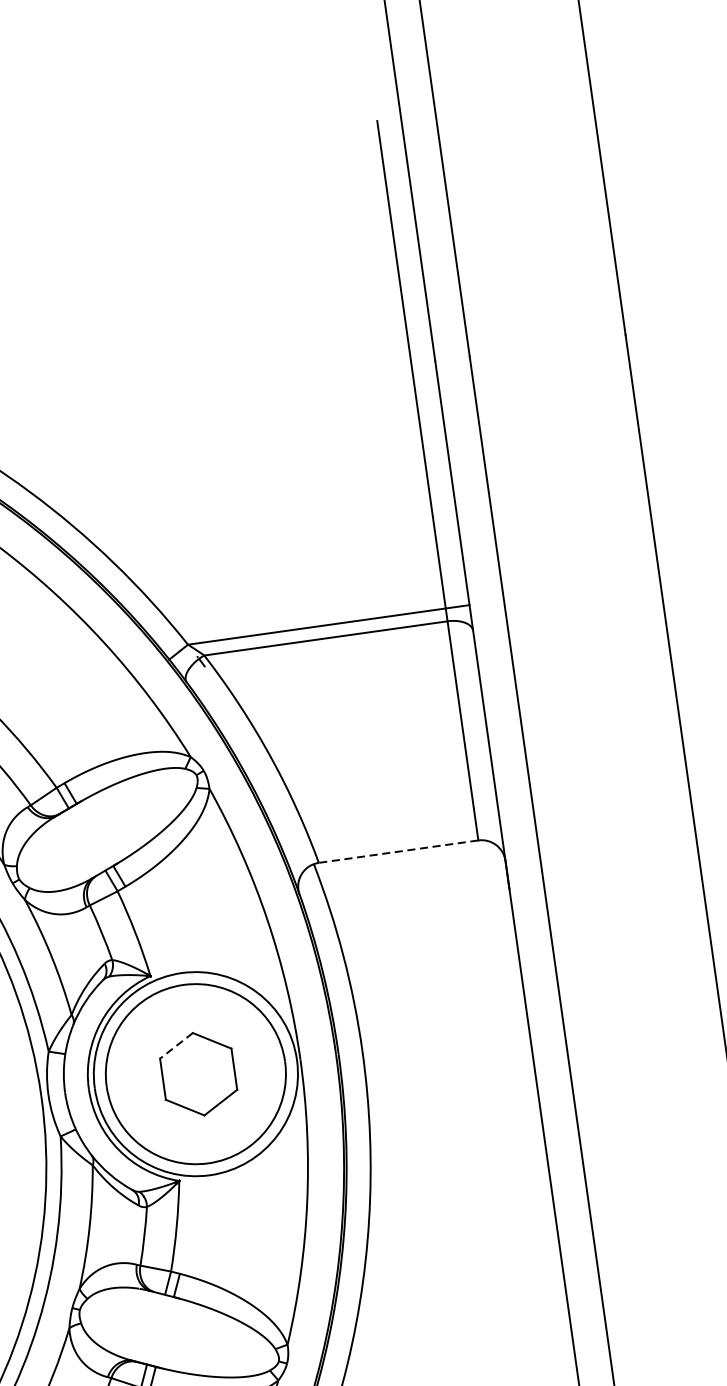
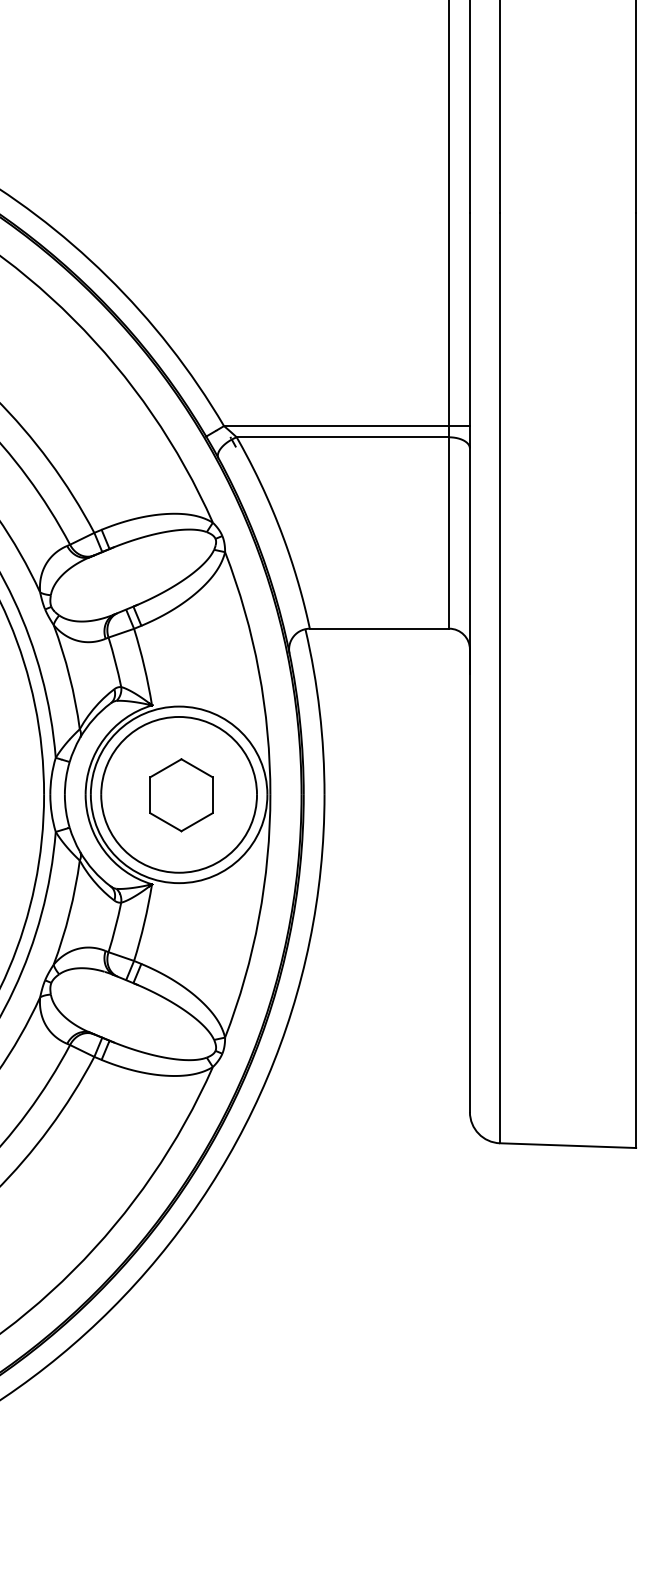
line: (398, 851) -> (379, 628), dashed -> solid
line: (176, 1046) -> (165, 768), dashed -> solid

